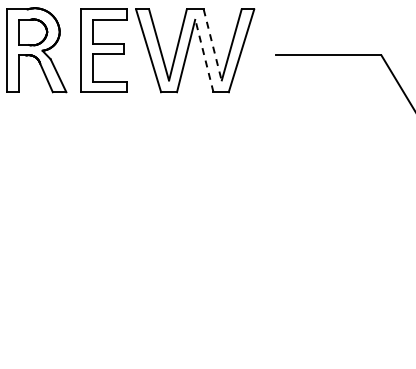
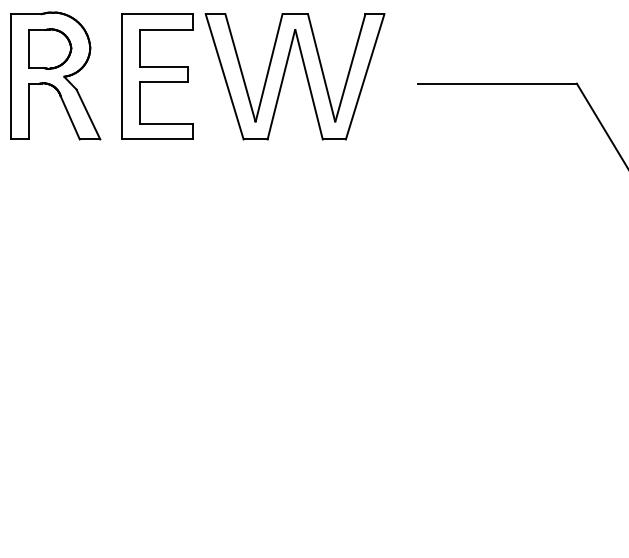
line: (212, 44) -> (321, 67), dashed -> solid
line: (204, 55) -> (309, 83), dashed -> solid

